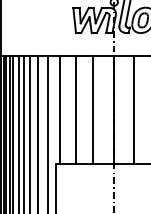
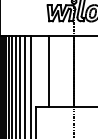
line: (60, 110) -> (39, 71), removed
line: (93, 110) -> (60, 71), removed
line: (134, 110) -> (87, 71), removed

